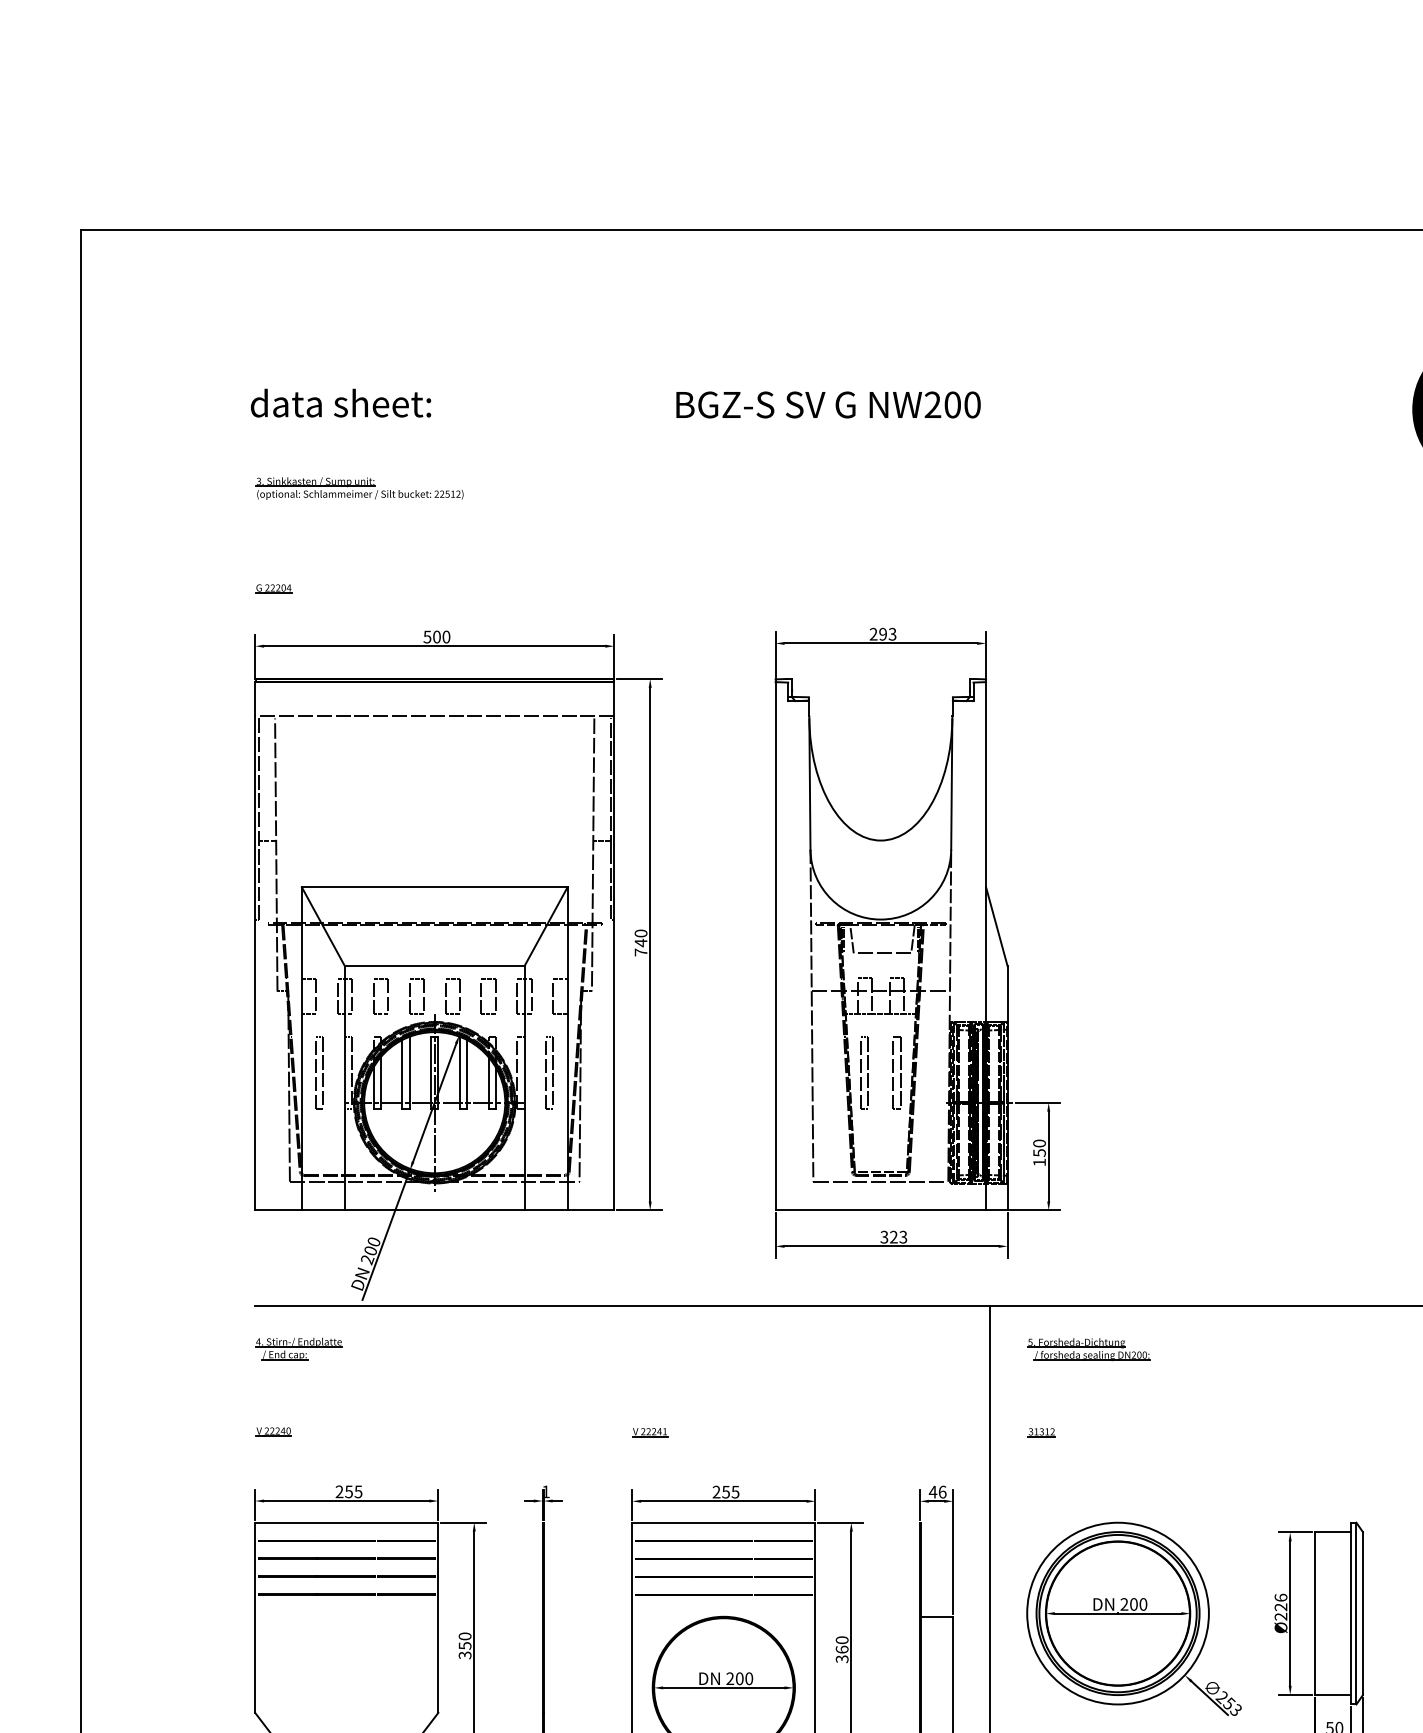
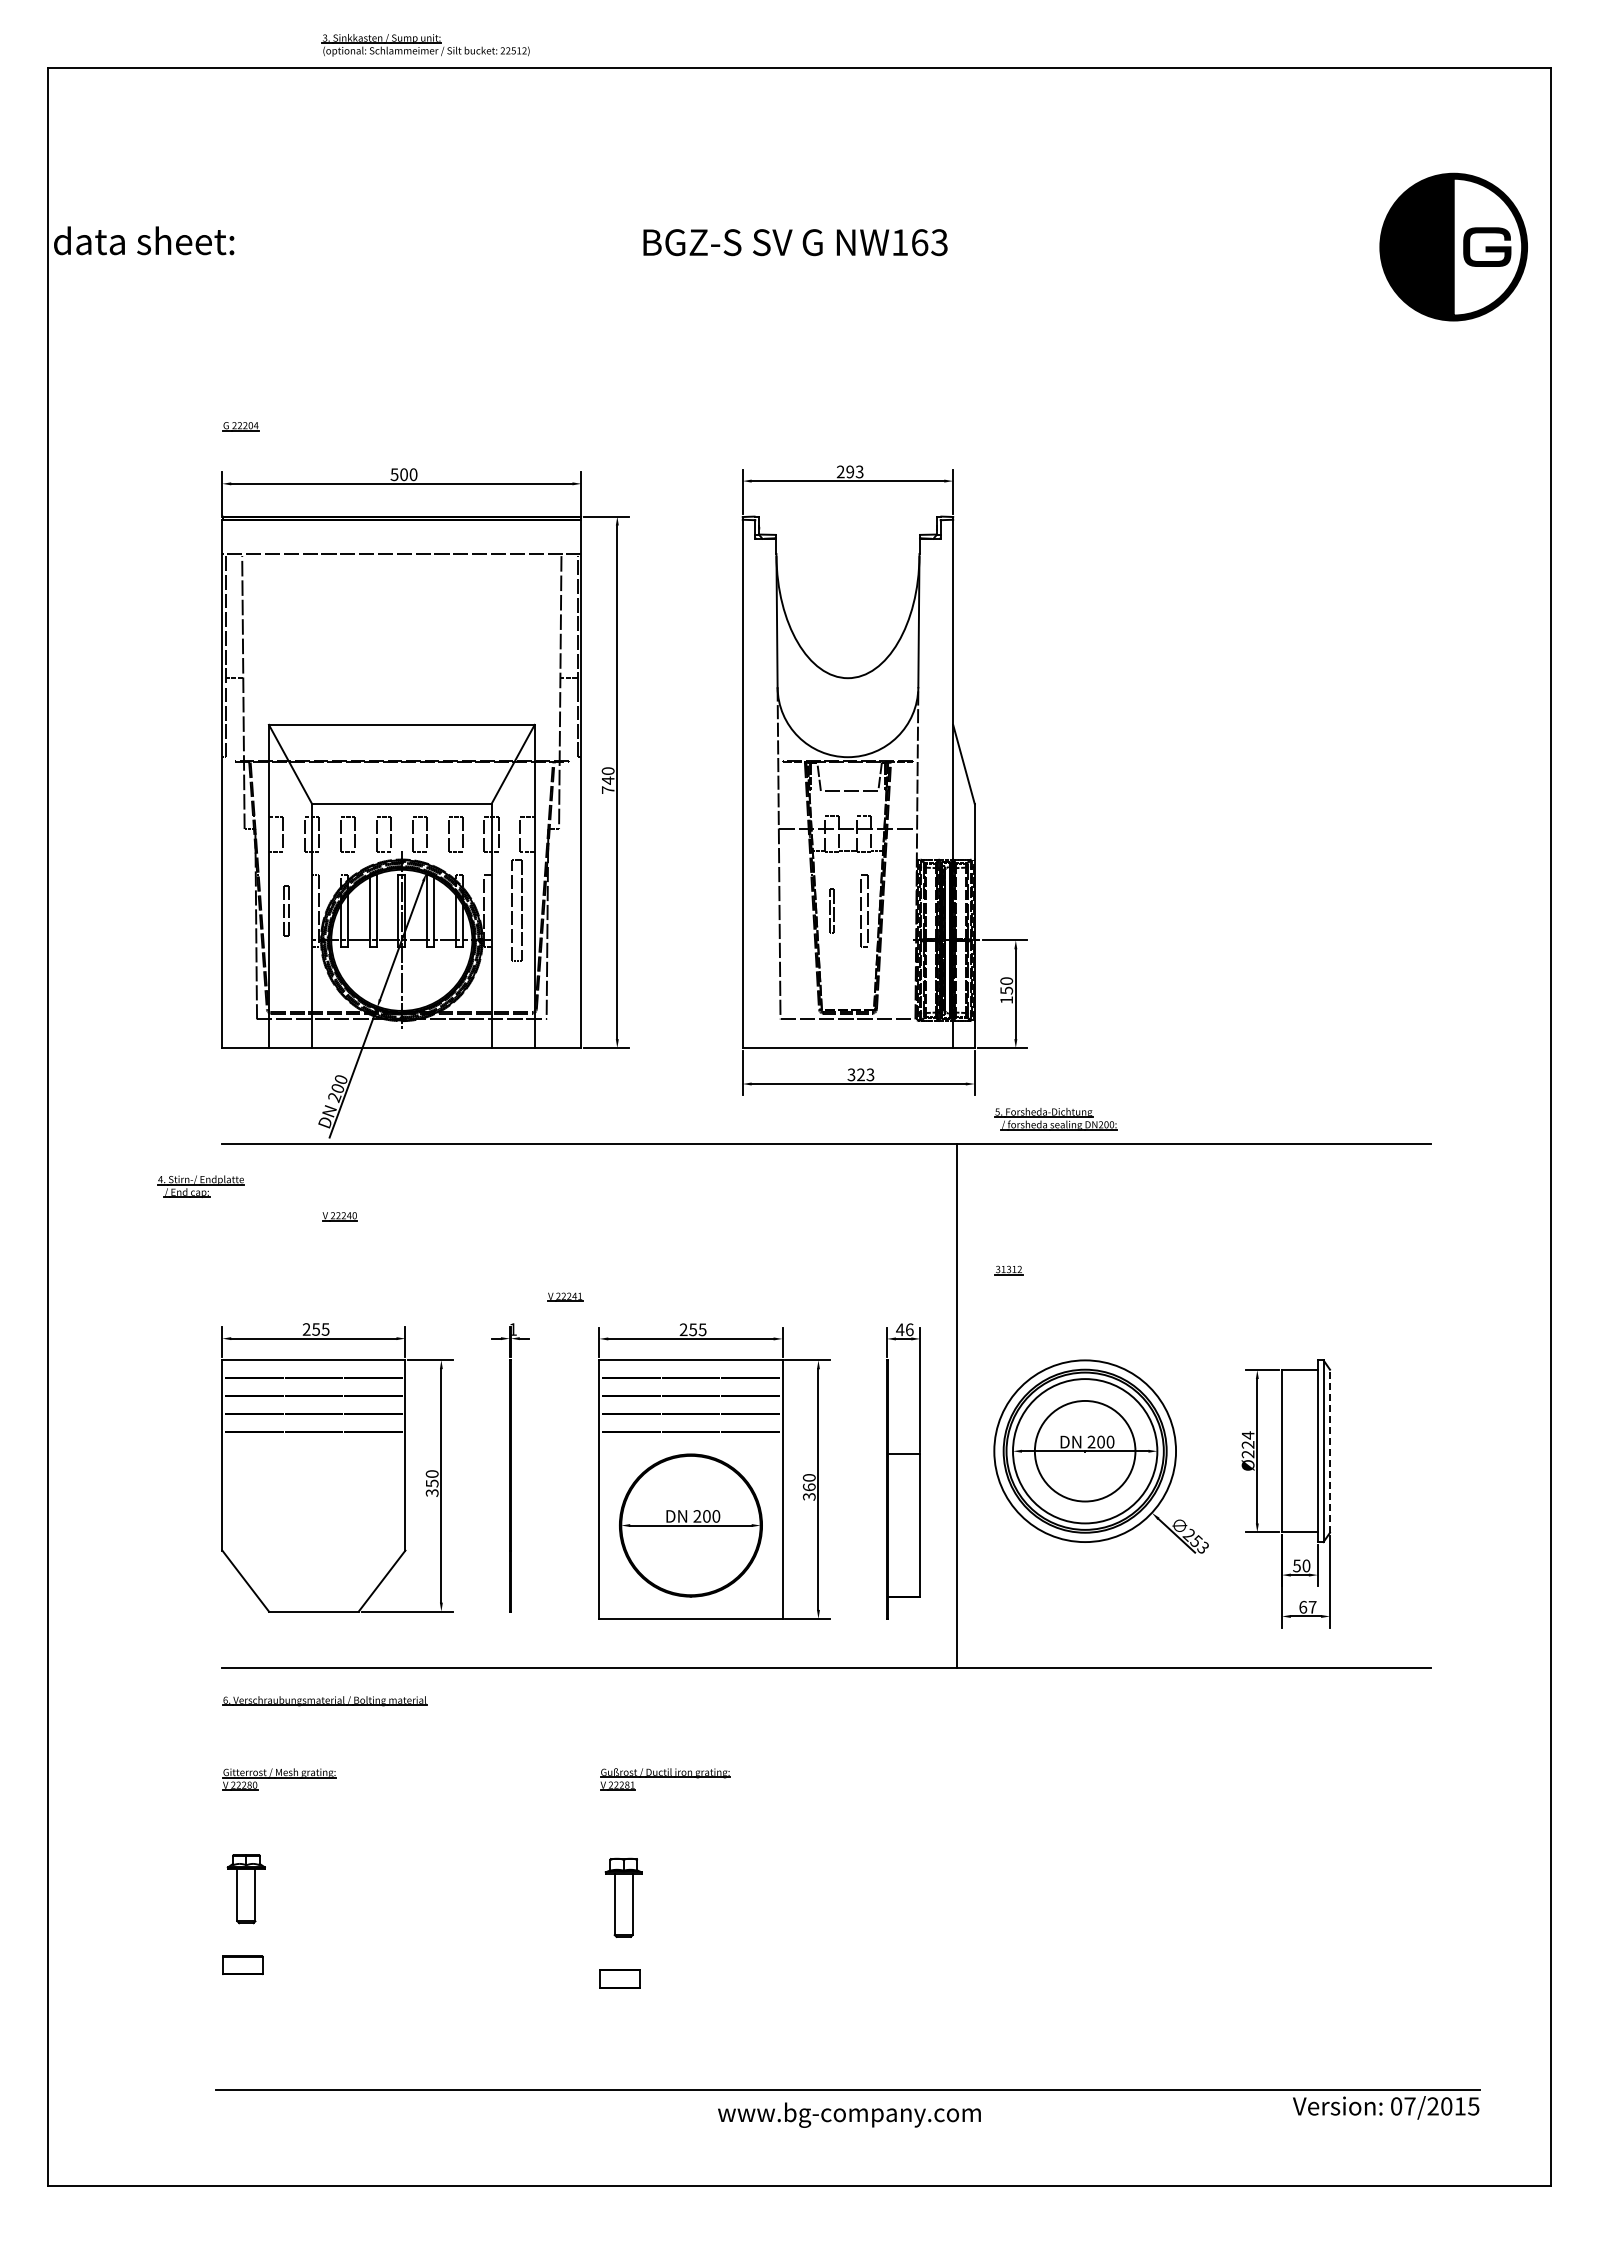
text: (341, 402) -> (144, 240), moved
text: (952, 404) -> (919, 242), NW200 -> NW163
part: (359, 488) -> (425, 45), moved
part: (319, 1072) -> (286, 910), size x0.7
part: (549, 1072) -> (516, 910), size x1.4
part: (864, 1072) -> (831, 910), size x0.6
part: (298, 1348) -> (200, 1186), moved
part: (1088, 1349) -> (1055, 1119), moved
part: (273, 1431) -> (339, 1216), moved
part: (650, 1431) -> (565, 1296), moved
text: (1280, 1597) -> (1247, 1435), Ø226 -> Ø224
circle: (1118, 1613) -> (1085, 1451), size x0.7
line: (1363, 1613) -> (1330, 1451), solid -> dashed

